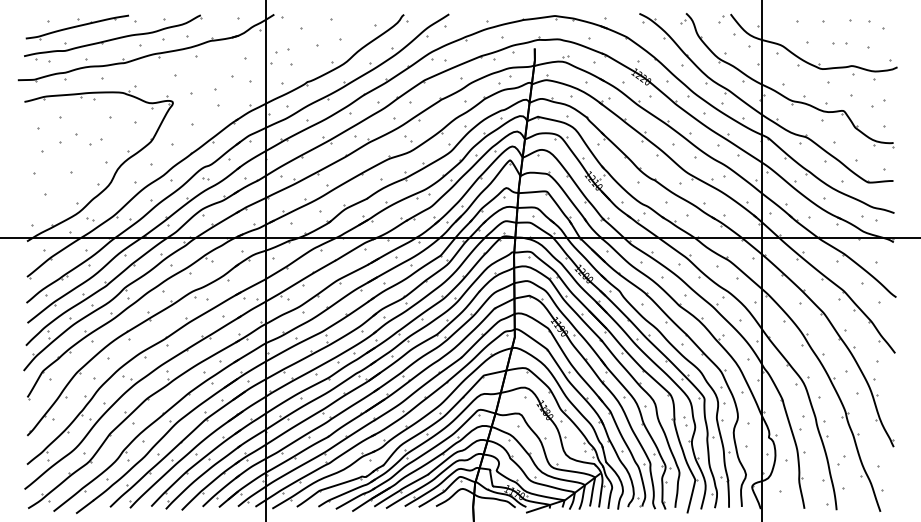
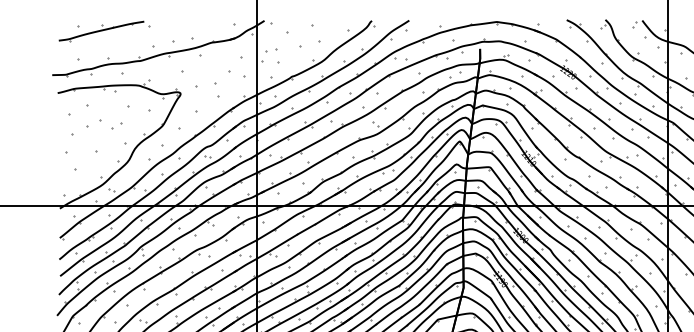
part: (113, 37) -> (131, 39), removed

